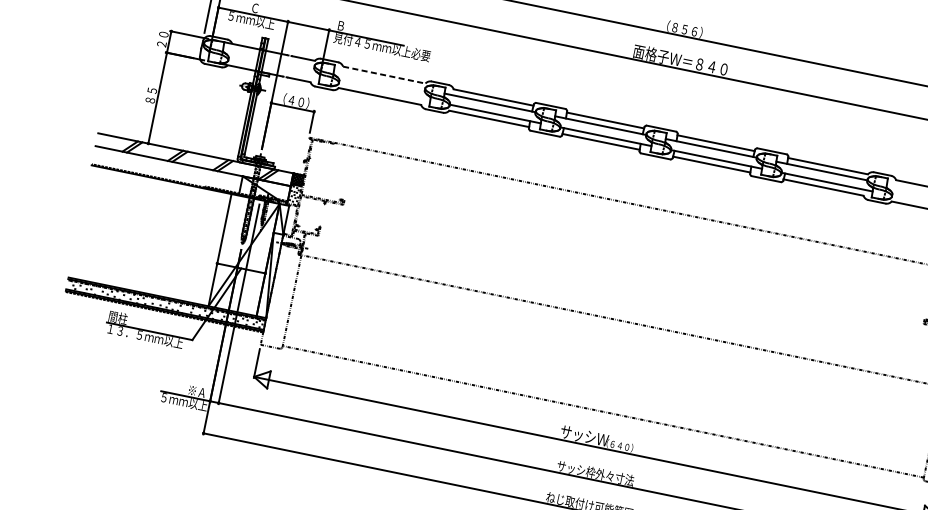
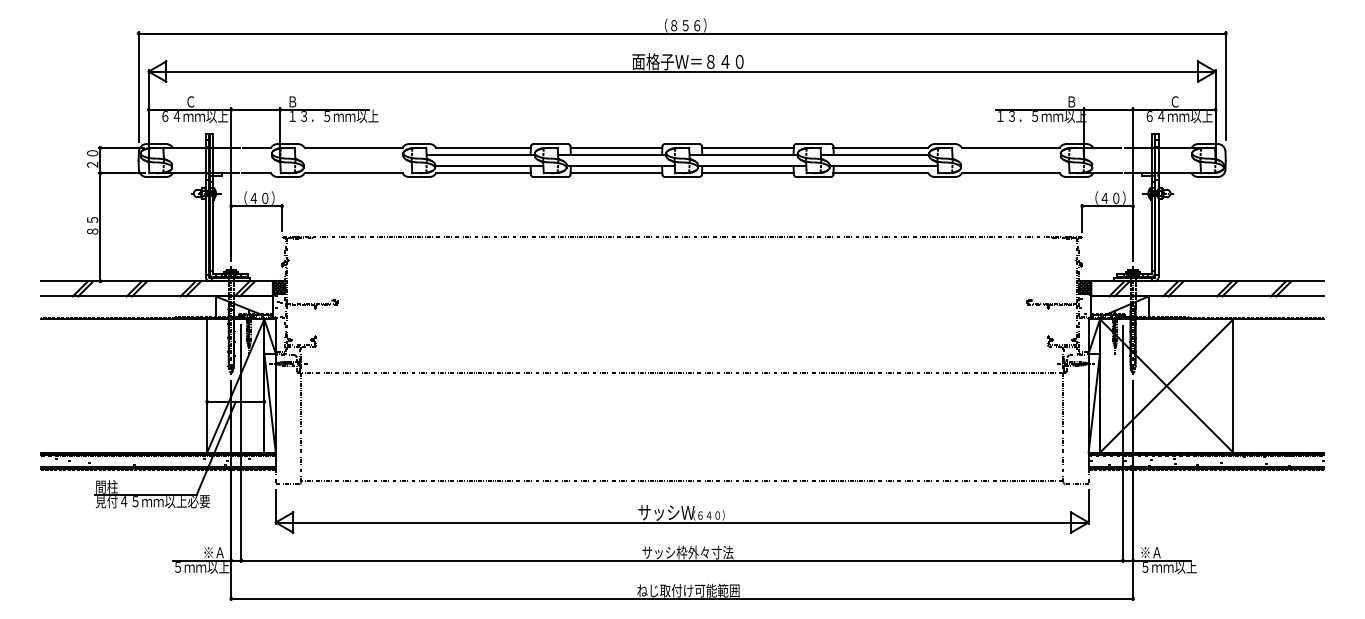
text: (256, 21) -> (195, 116), ５ｍｍ以上 -> ６４ｍｍ以上
text: (382, 47) -> (344, 116), 見付４５ｍｍ以上必要 -> １３．５ｍｍ以上
line: (384, 74) -> (353, 147), dashed -> solid
text: (154, 337) -> (152, 501), １３．５ｍｍ以上 -> 見付４５ｍｍ以上必要

